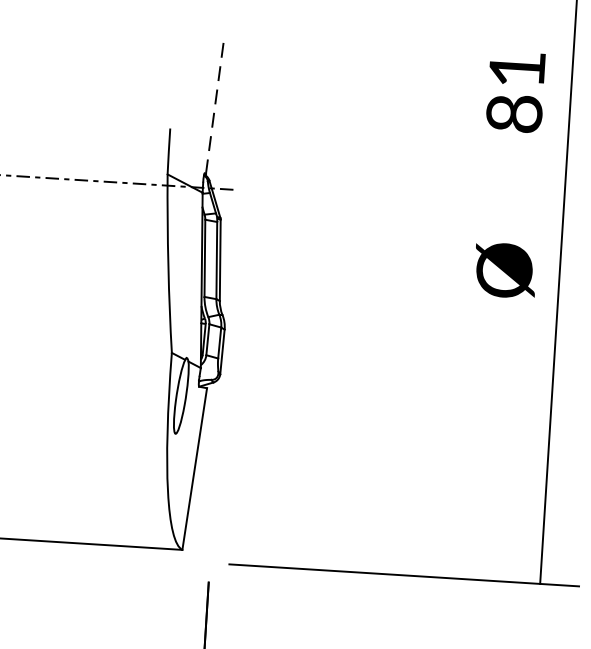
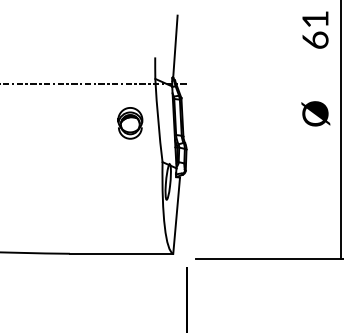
line: (215, 107) -> (175, 46), dashed -> solid
text: (514, 111) -> (315, 39), 81 -> 61
part: (108, 266) -> (130, 123), added

